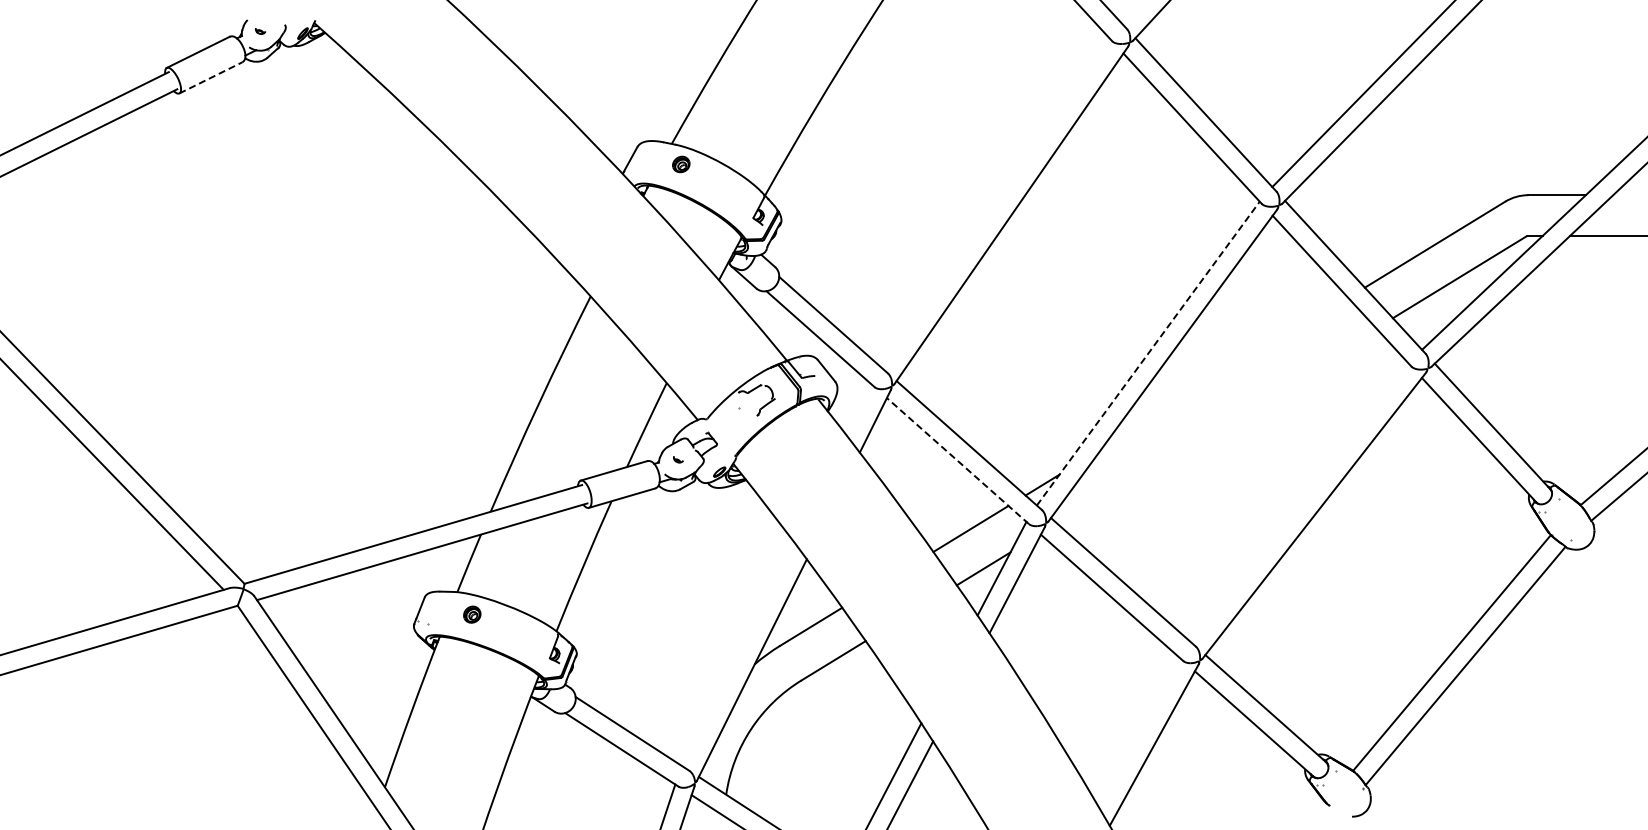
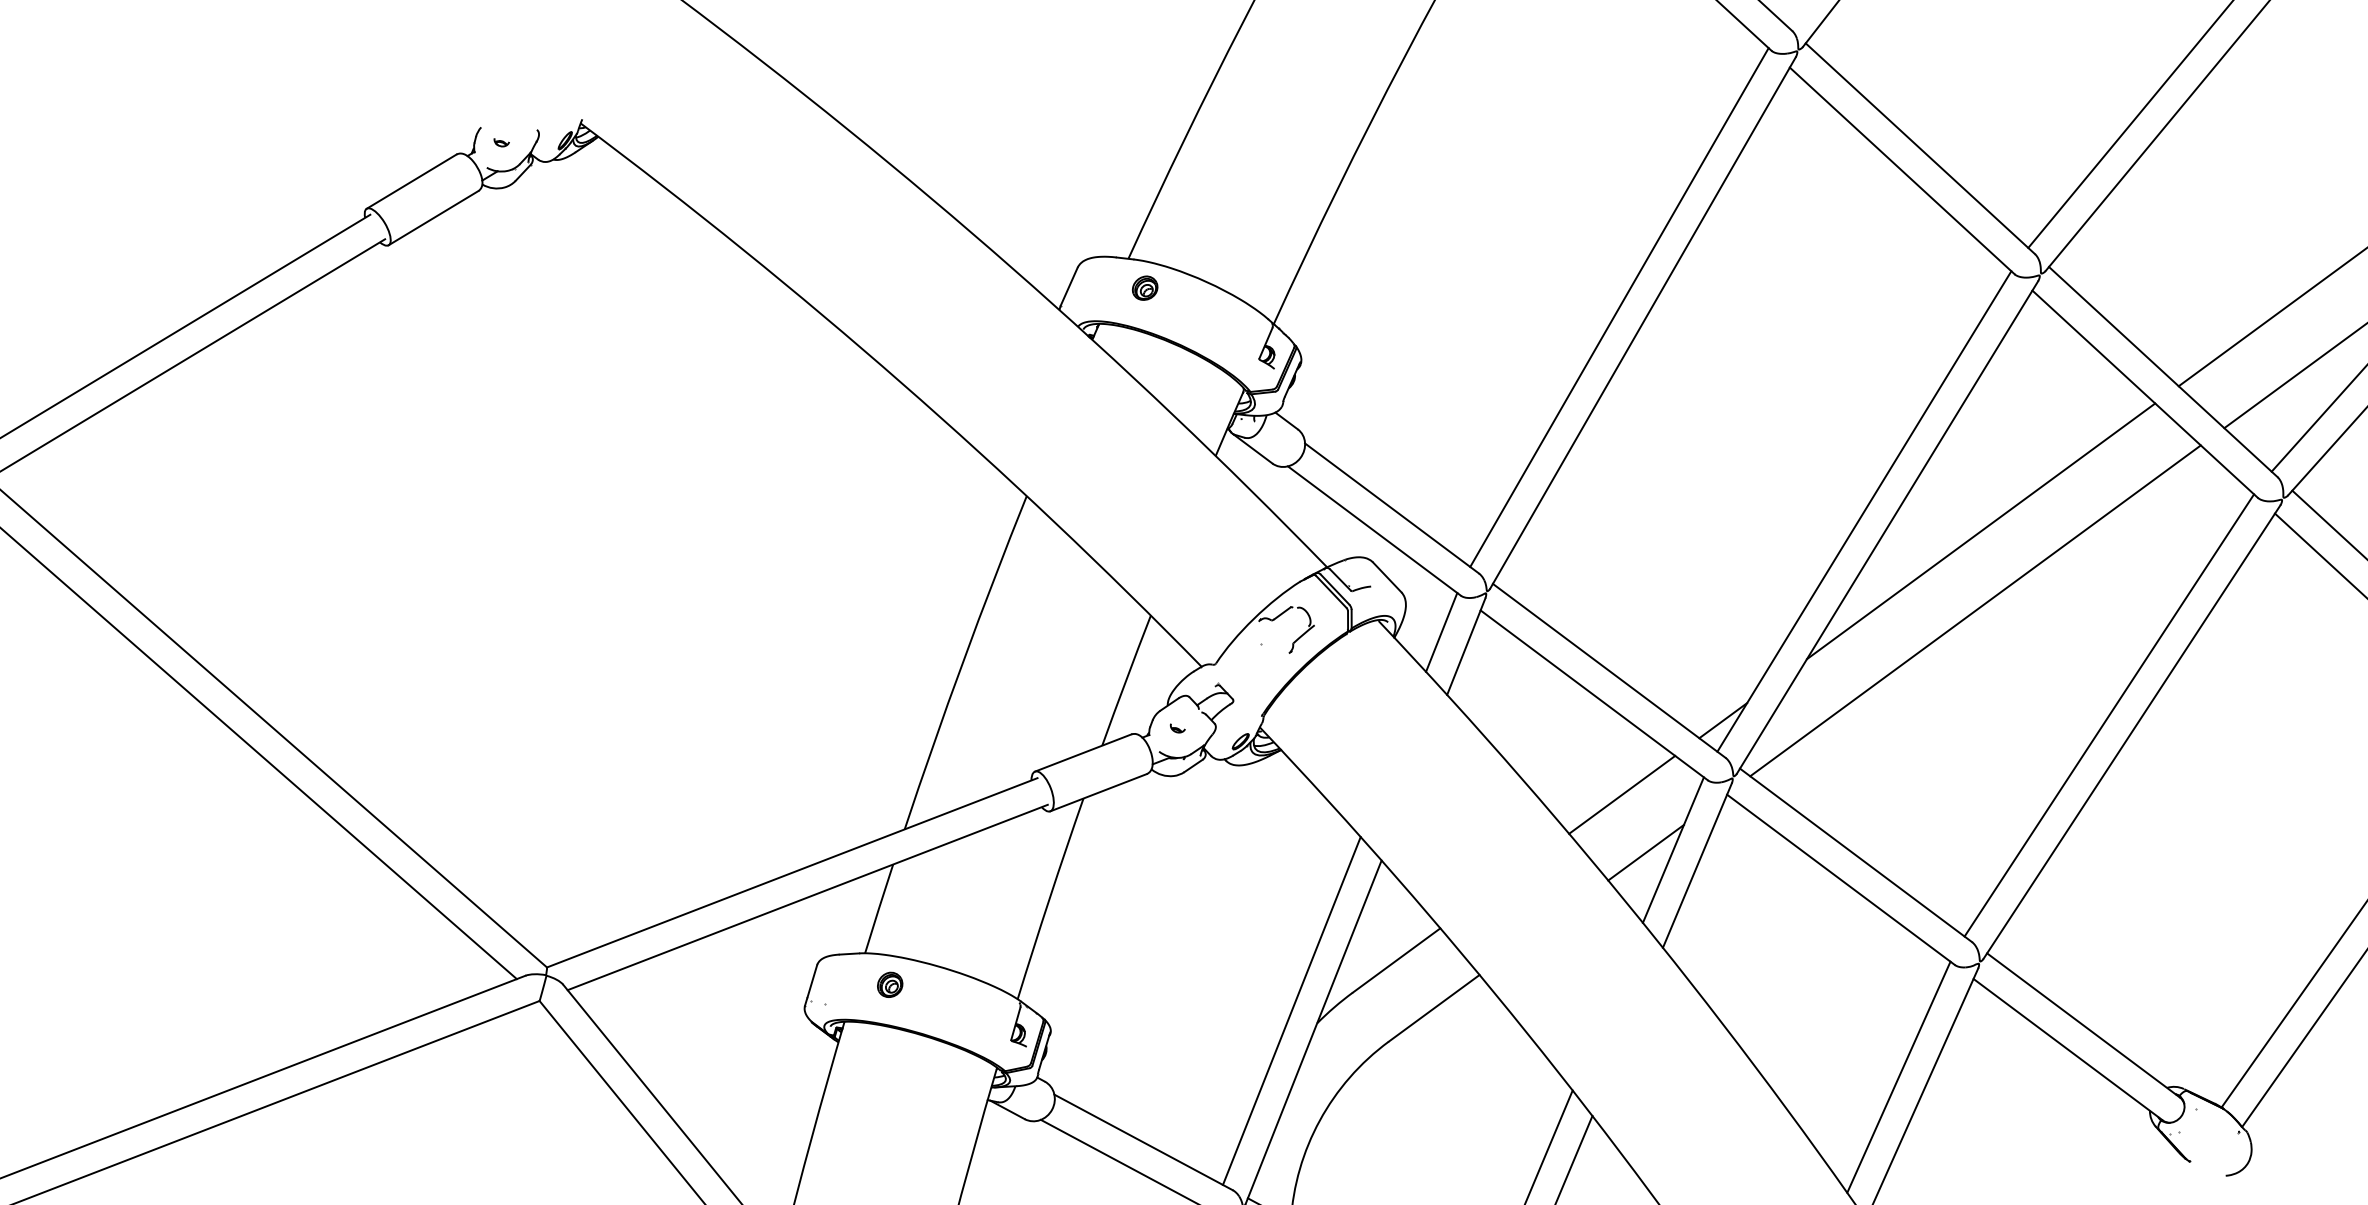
line: (211, 77) -> (434, 217), dashed -> solid
line: (996, 203) -> (1619, 306), added
line: (1148, 353) -> (1864, 511), dashed -> solid
line: (1224, 372) -> (1980, 530), added
line: (859, 410) -> (1441, 632), added
line: (1216, 425) -> (1974, 610), added
line: (957, 461) -> (1593, 696), dashed -> solid
line: (1300, 502) -> (2109, 714), added
line: (738, 654) -> (1291, 1010), added
line: (1139, 732) -> (1898, 1076), added

